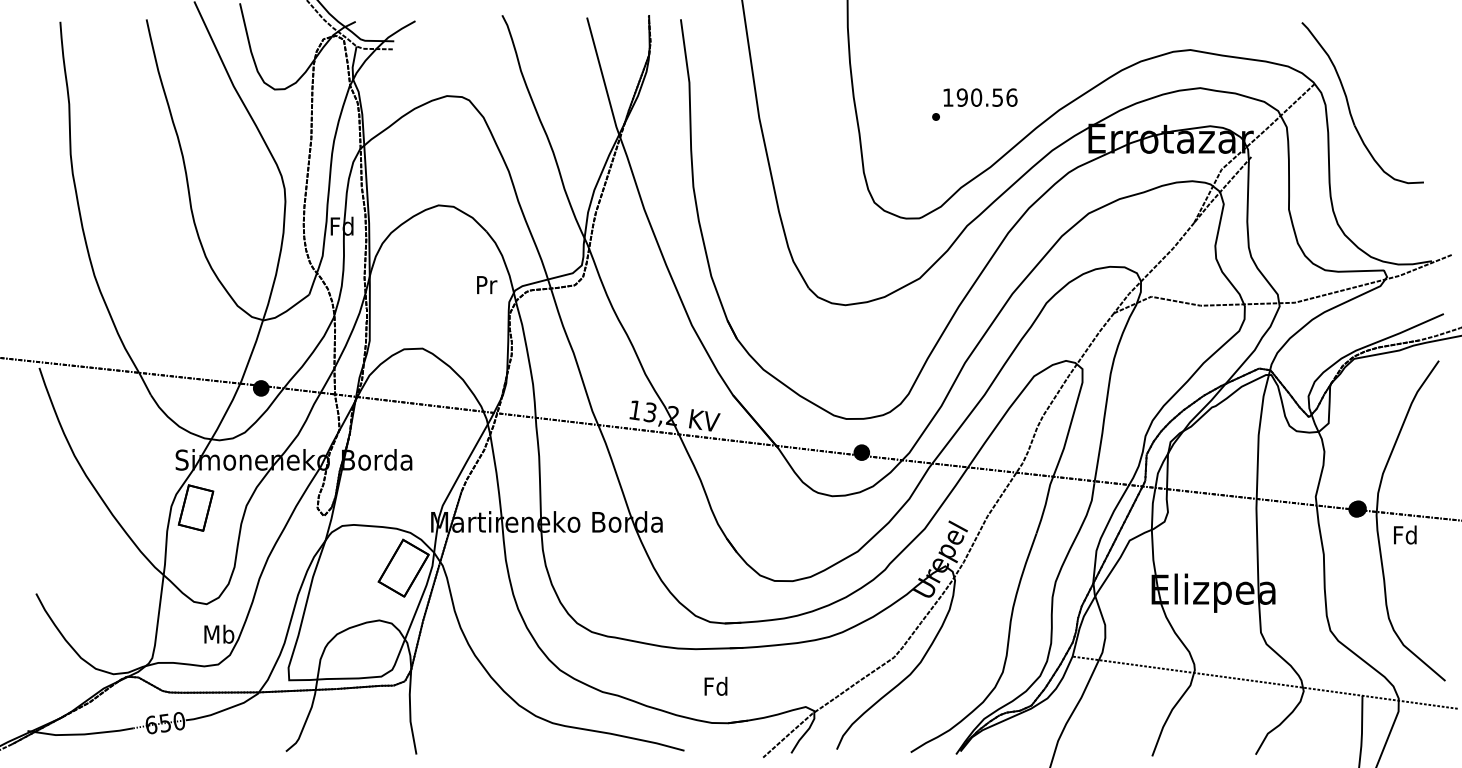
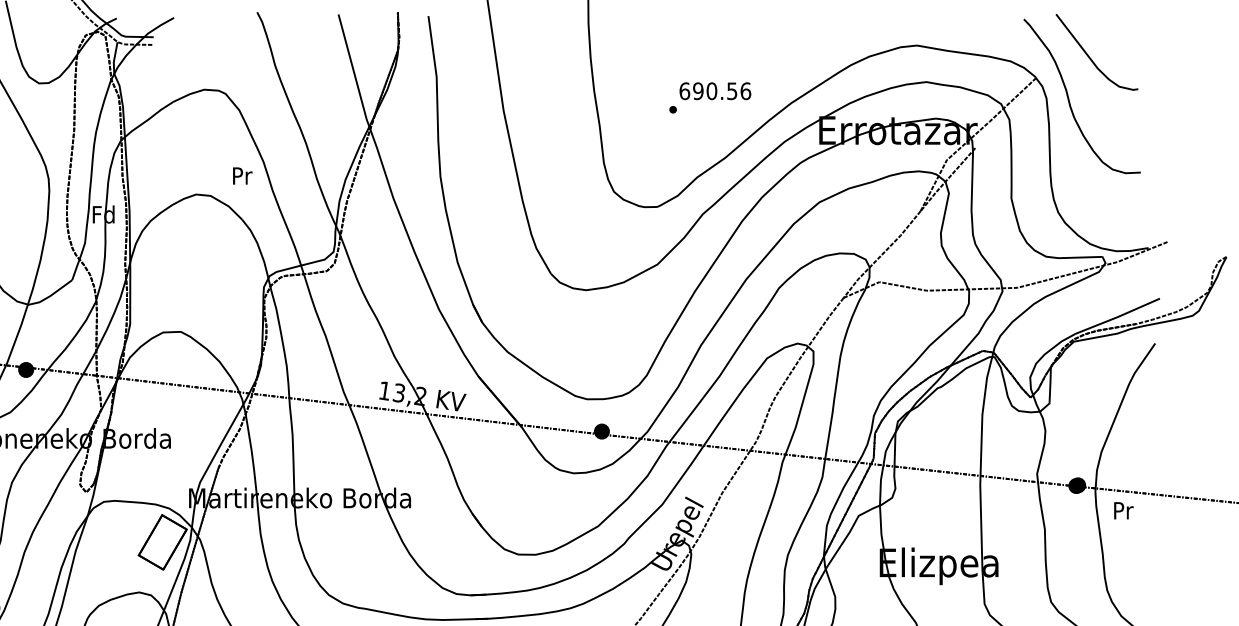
curve: (1372, 63) -> (1091, 58), added
text: (947, 97) -> (684, 91), 190.56 -> 690.56
text: (487, 284) -> (243, 175), moved
text: (1405, 534) -> (1123, 510), Fd -> Pr

